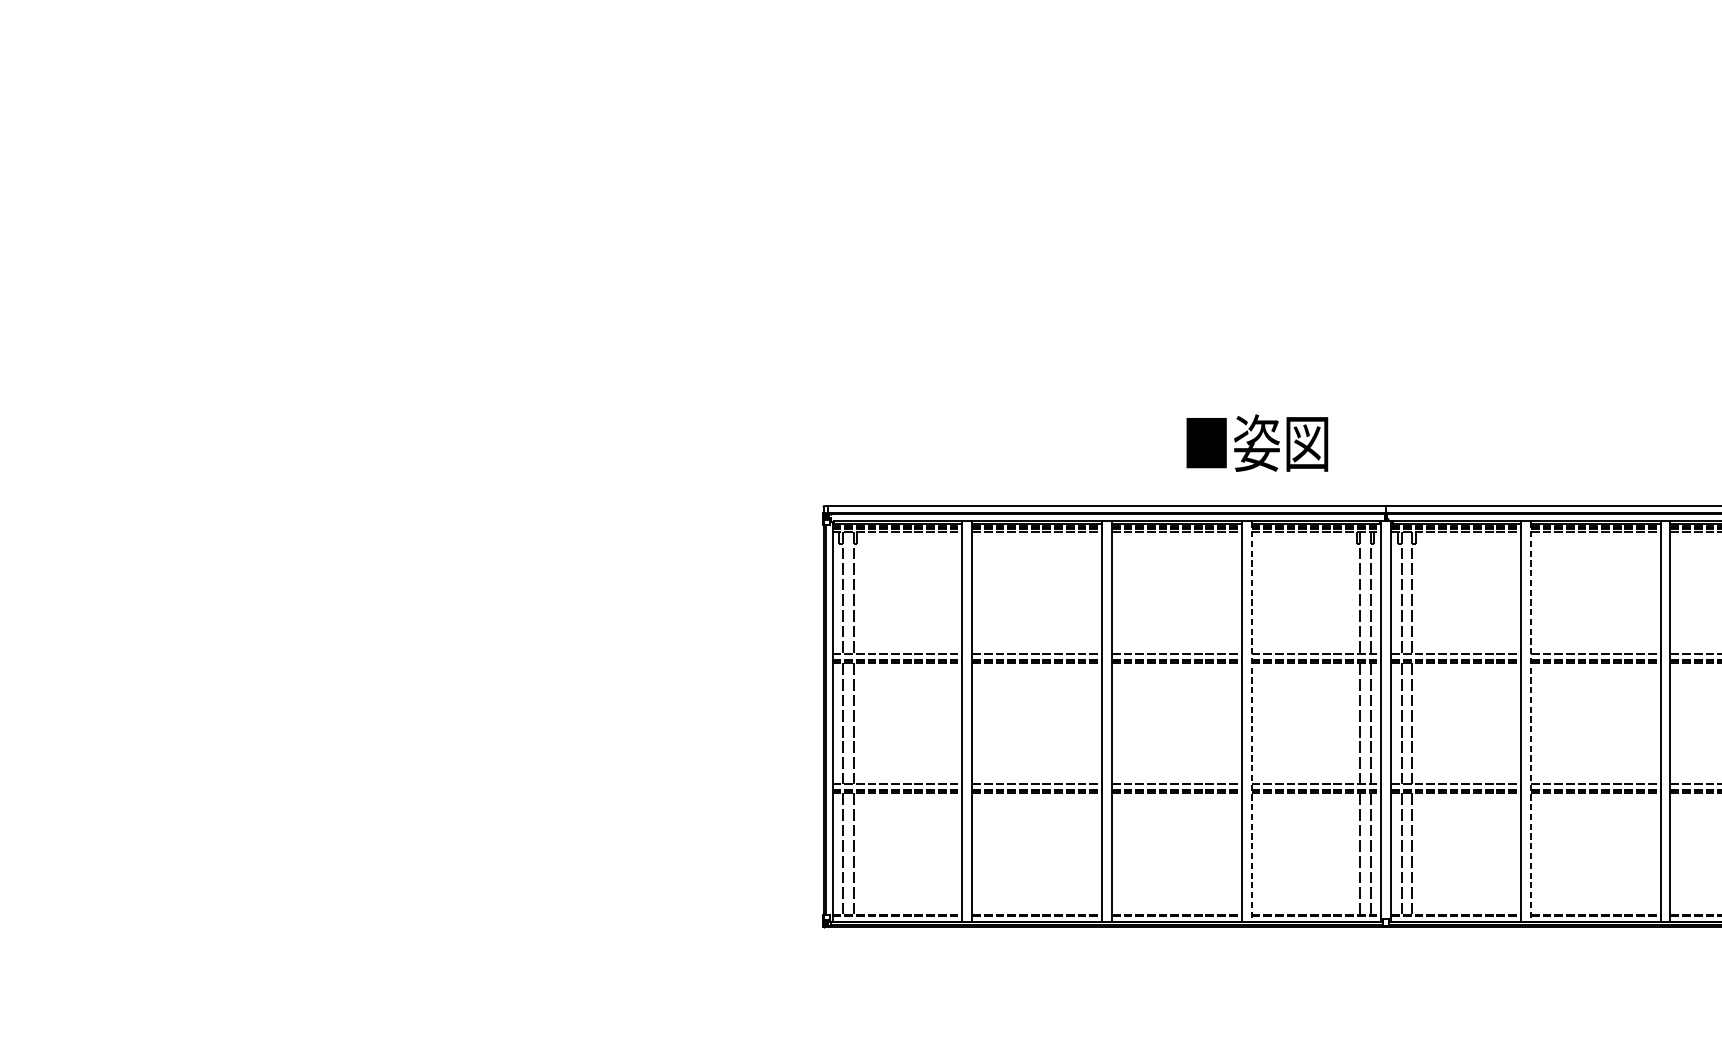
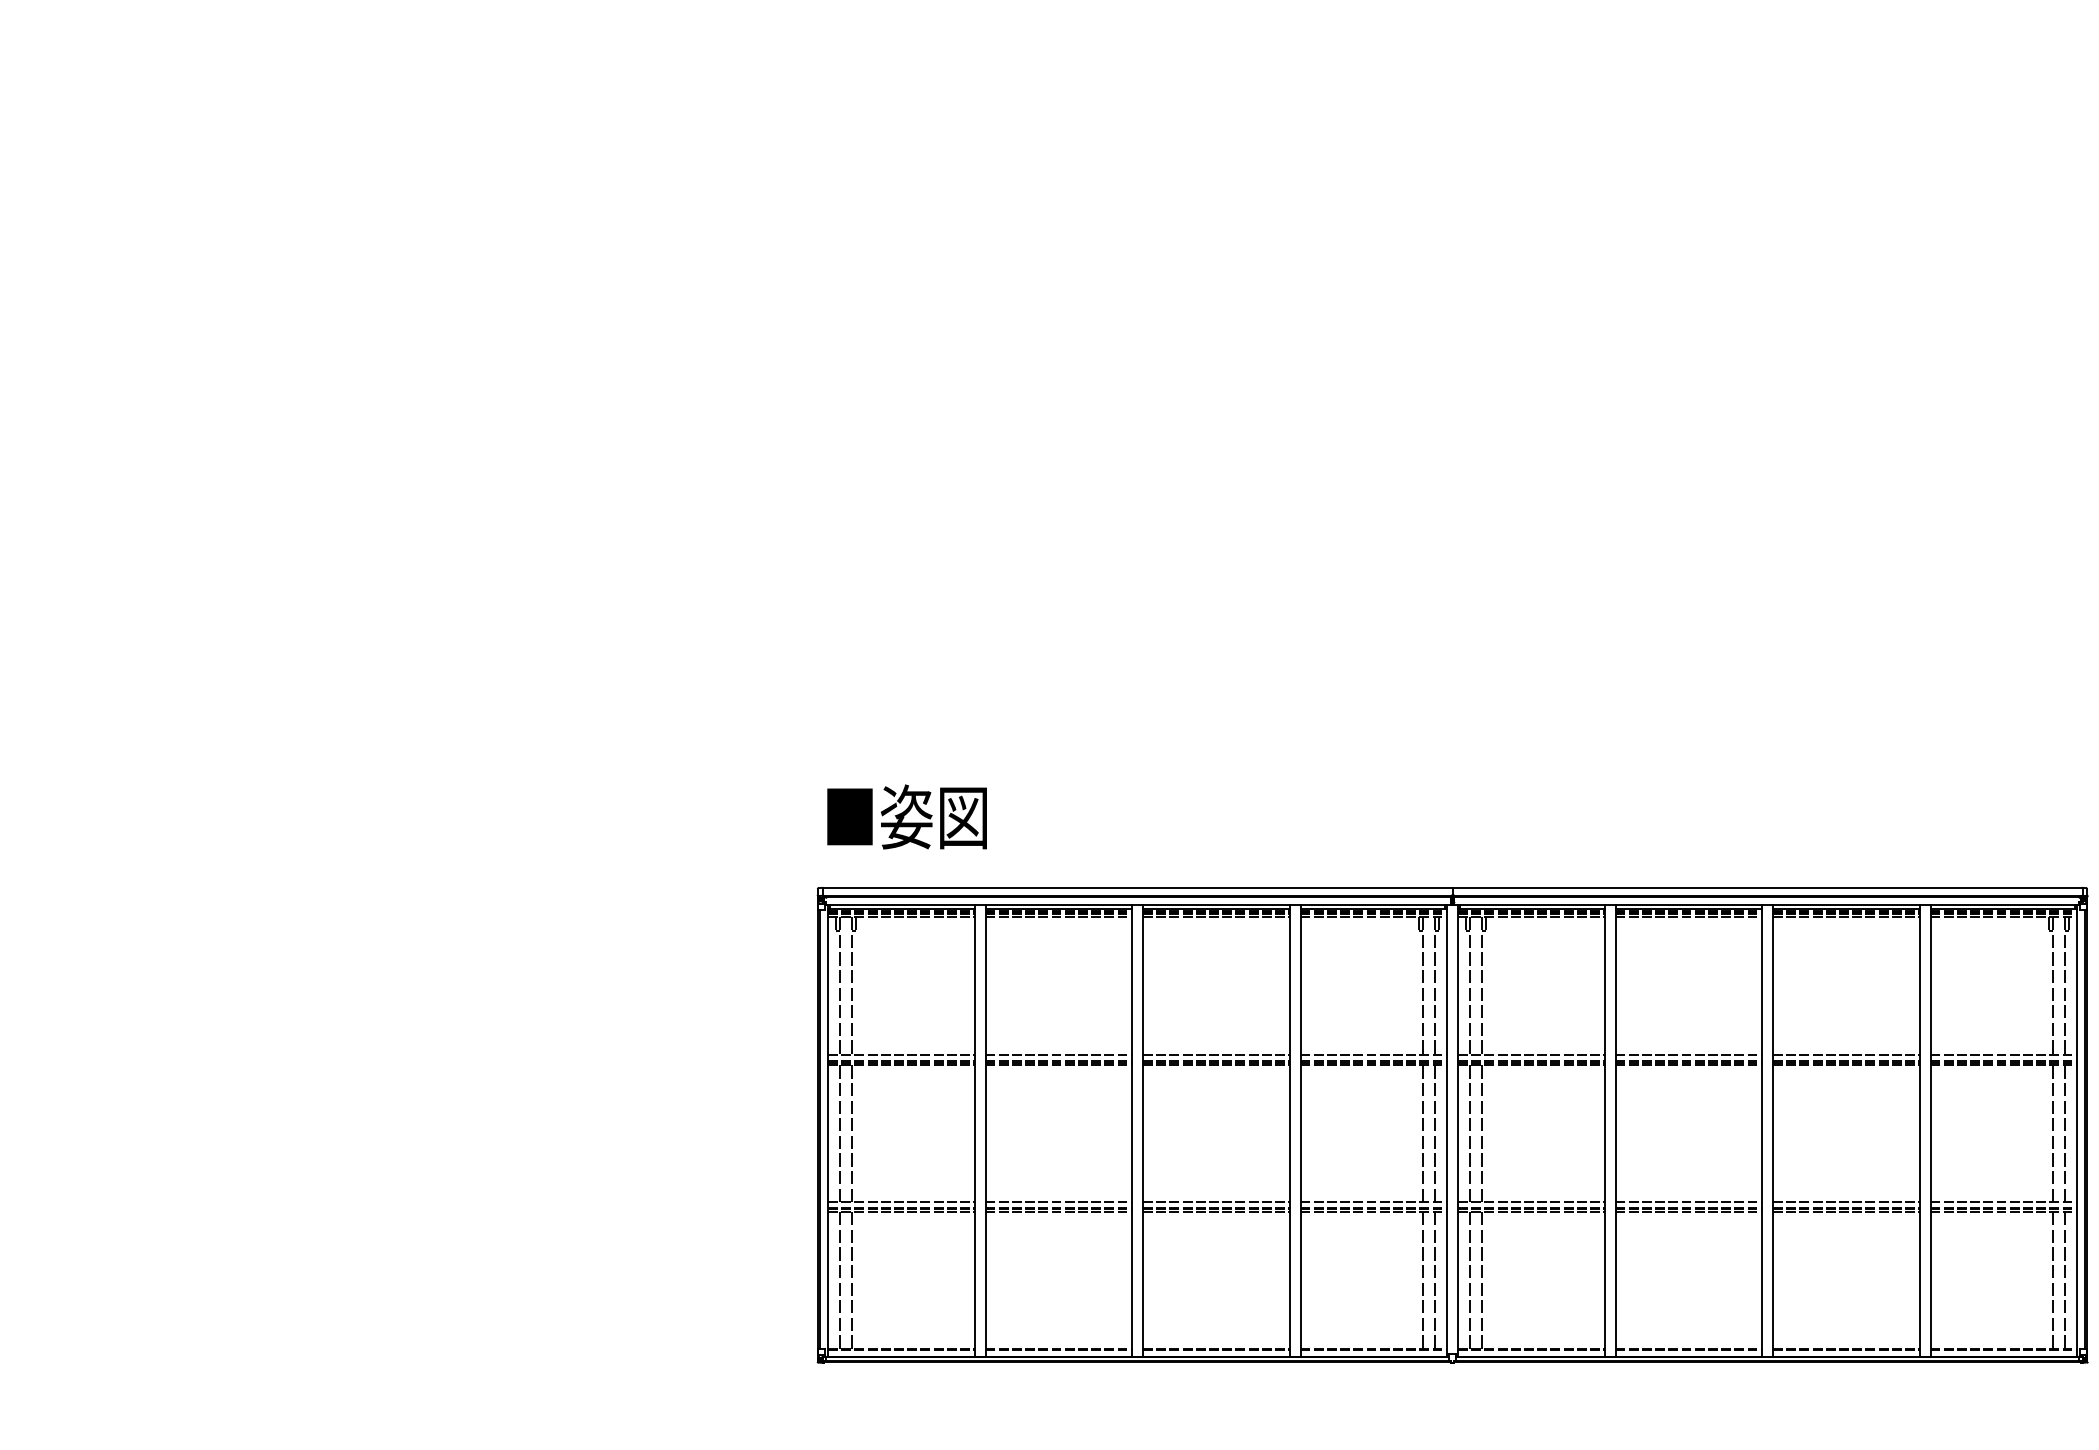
text: (1256, 442) -> (906, 816), moved
line: (1251, 721) -> (1300, 1130), dashed -> solid
line: (1530, 721) -> (1615, 1130), dashed -> solid

